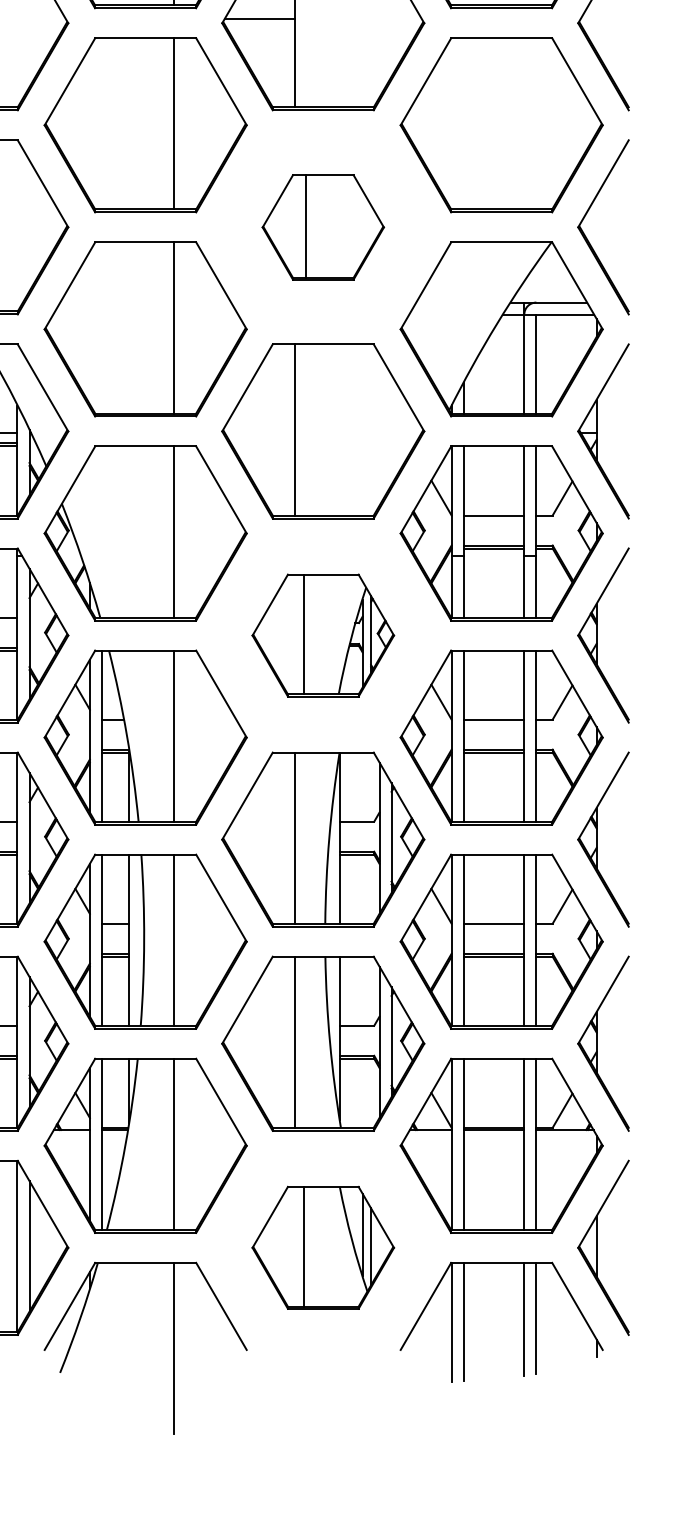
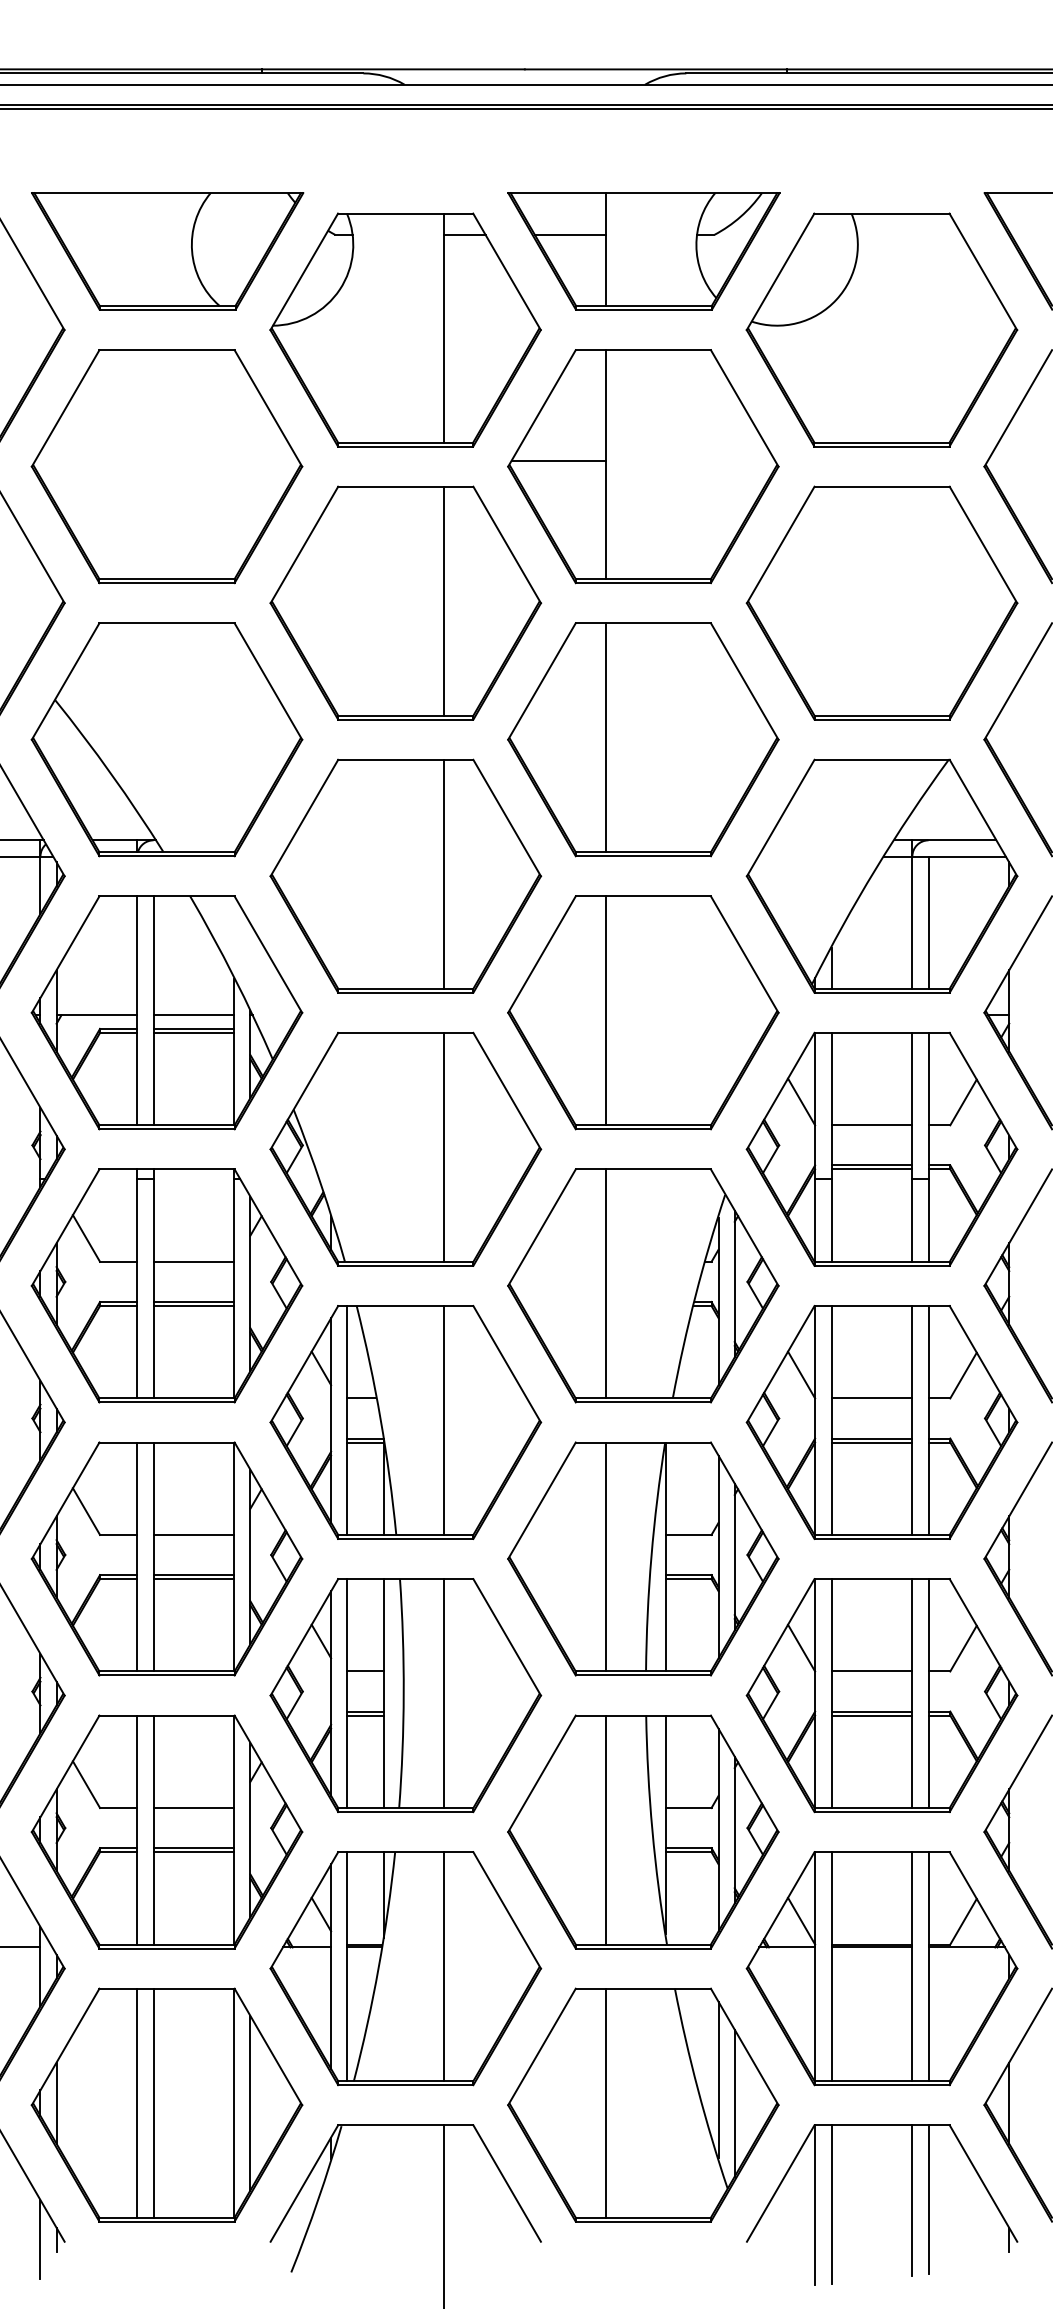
part: (323, 227) -> (643, 739), size x1.67
part: (323, 635) -> (643, 1285), size x1.43
part: (323, 1247) -> (643, 2104), size x1.43

